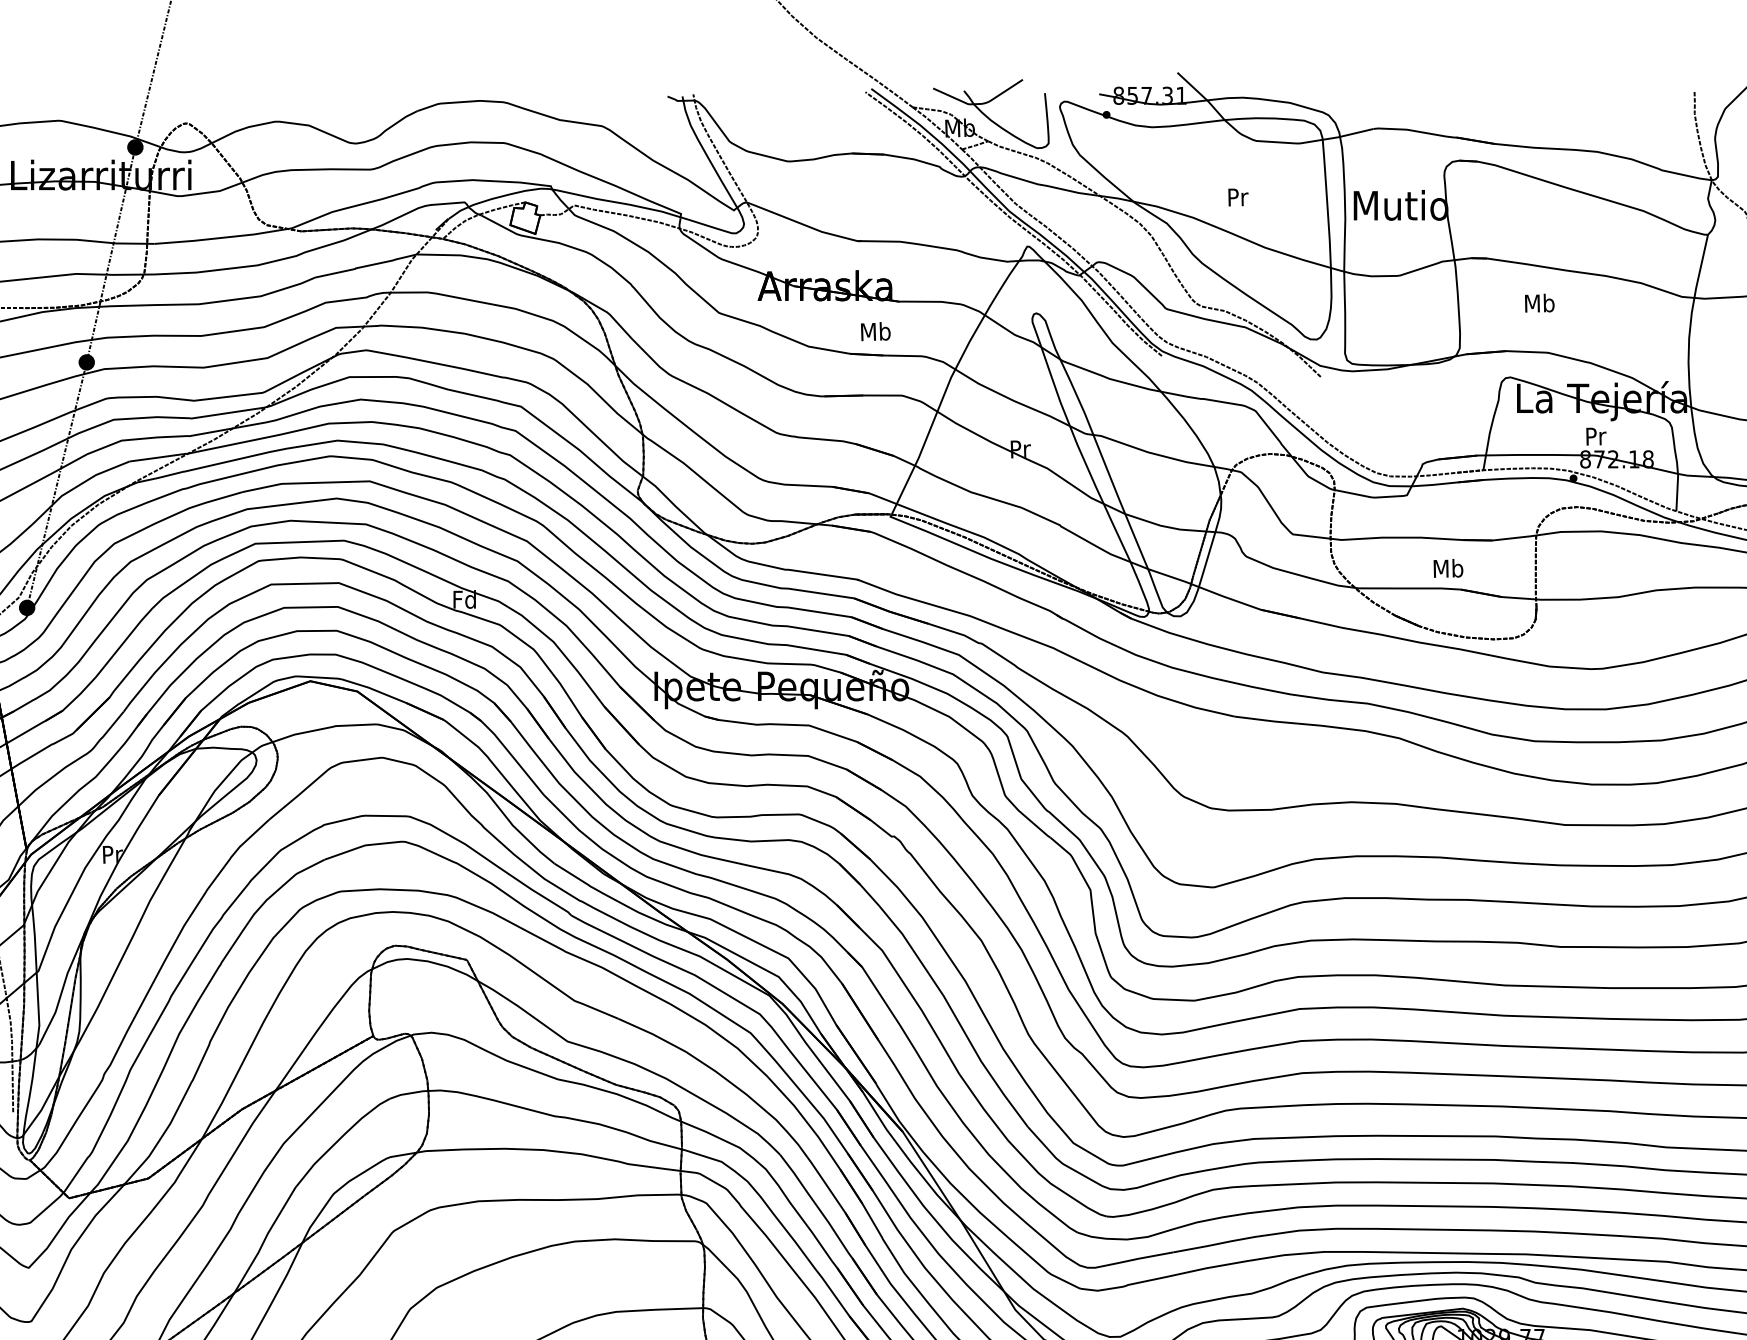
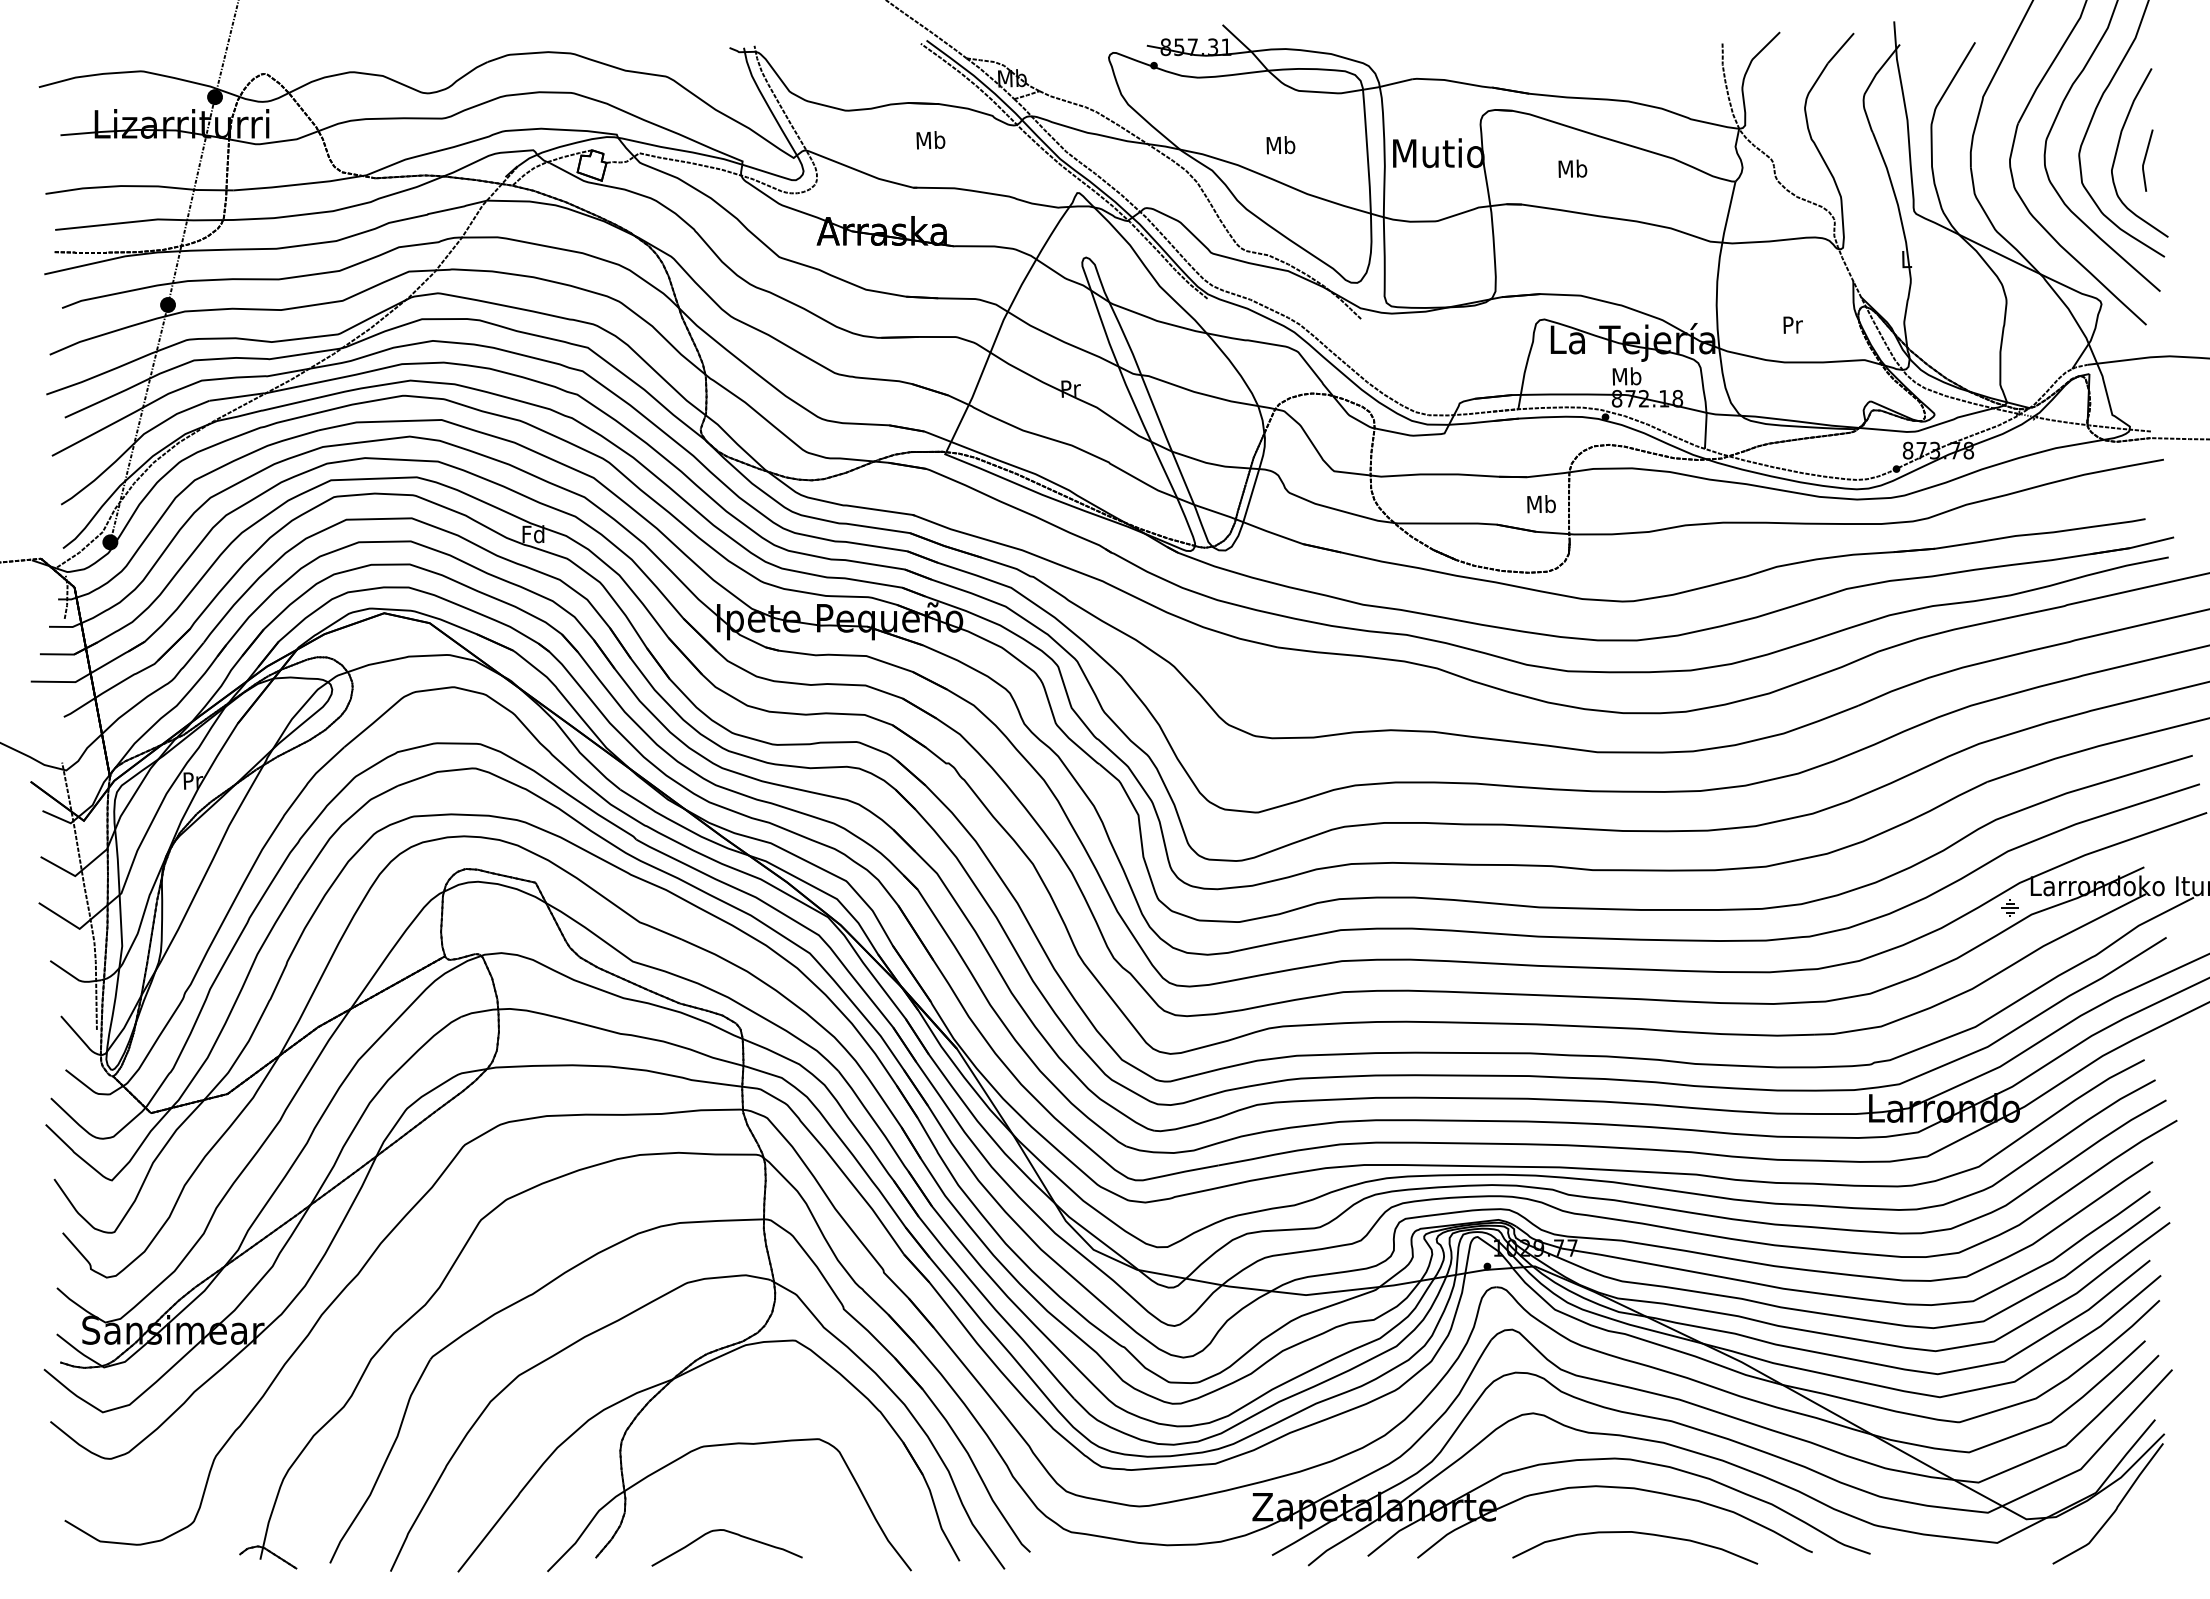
part: (991, 113) -> (1042, 64), removed
text: (1237, 197) -> (1280, 145), Pr -> Mb
text: (1539, 302) -> (1572, 168), moved
text: (875, 331) -> (930, 140), moved
text: (1595, 436) -> (1626, 376), Pr -> Mb
text: (1448, 568) -> (1541, 504), moved

